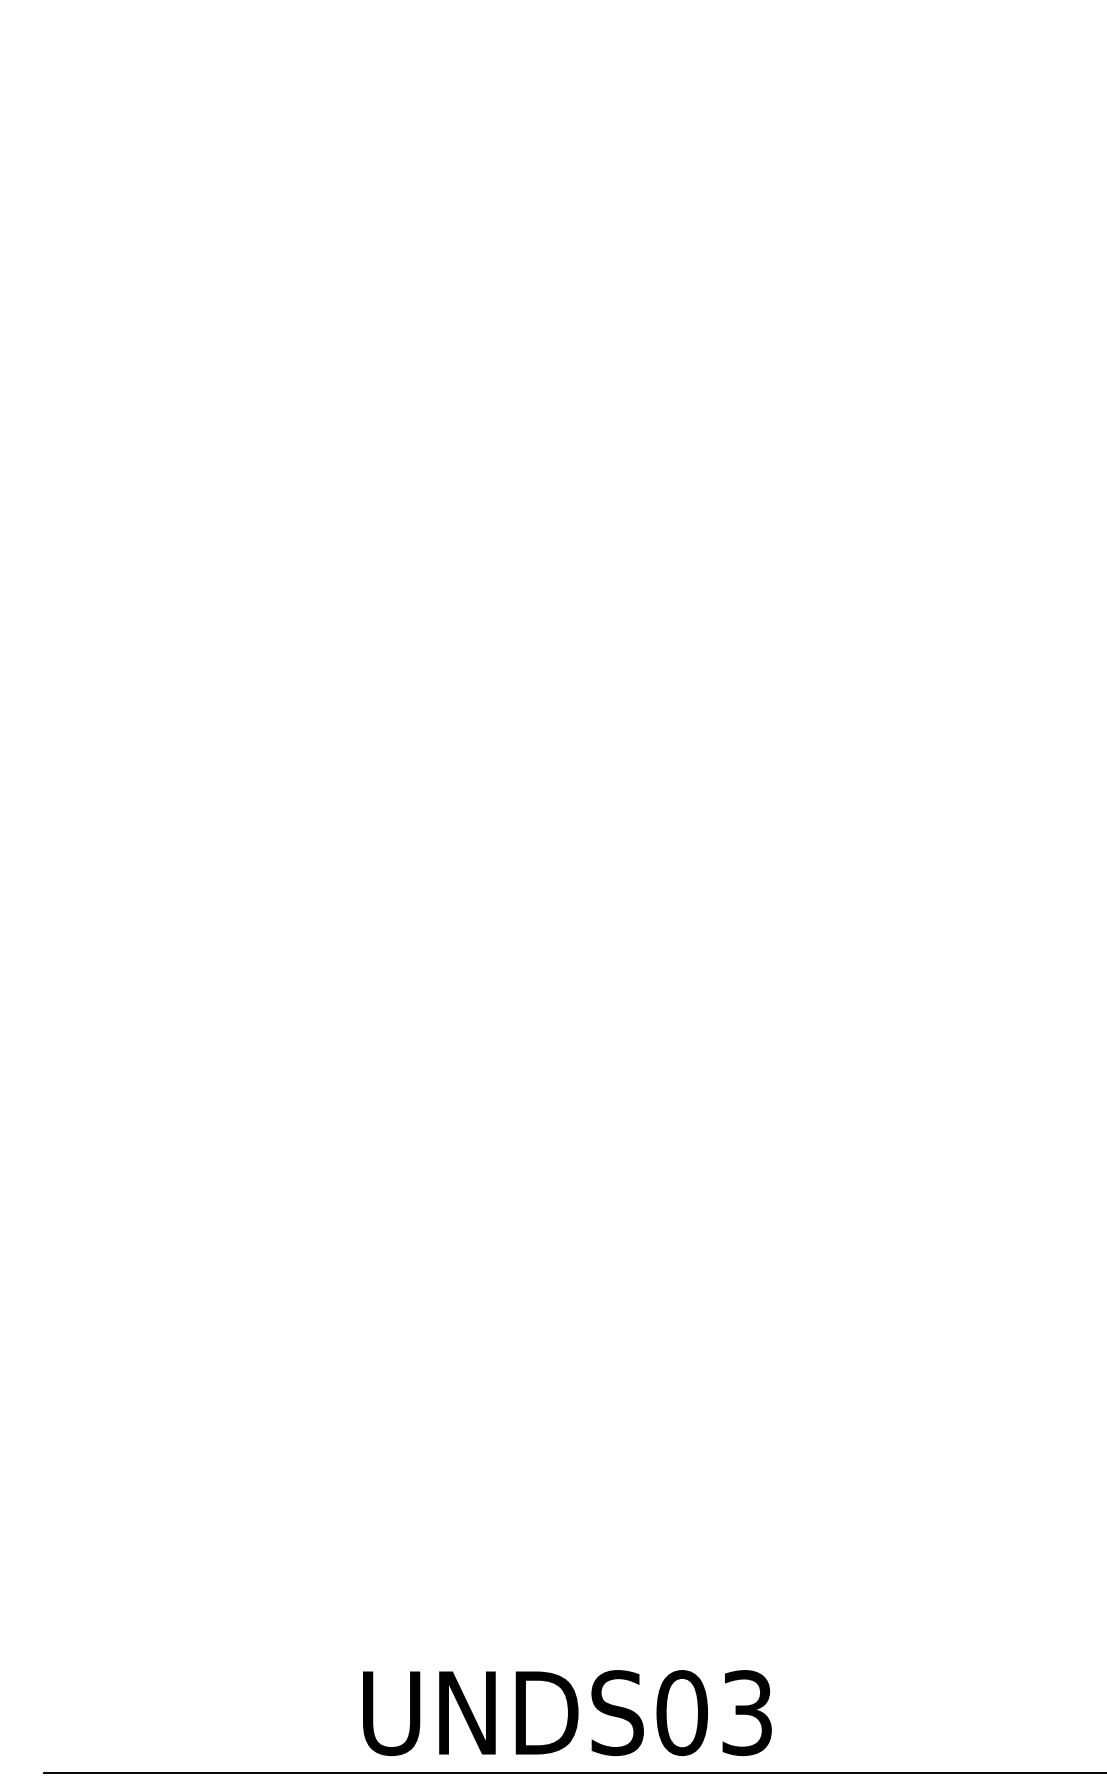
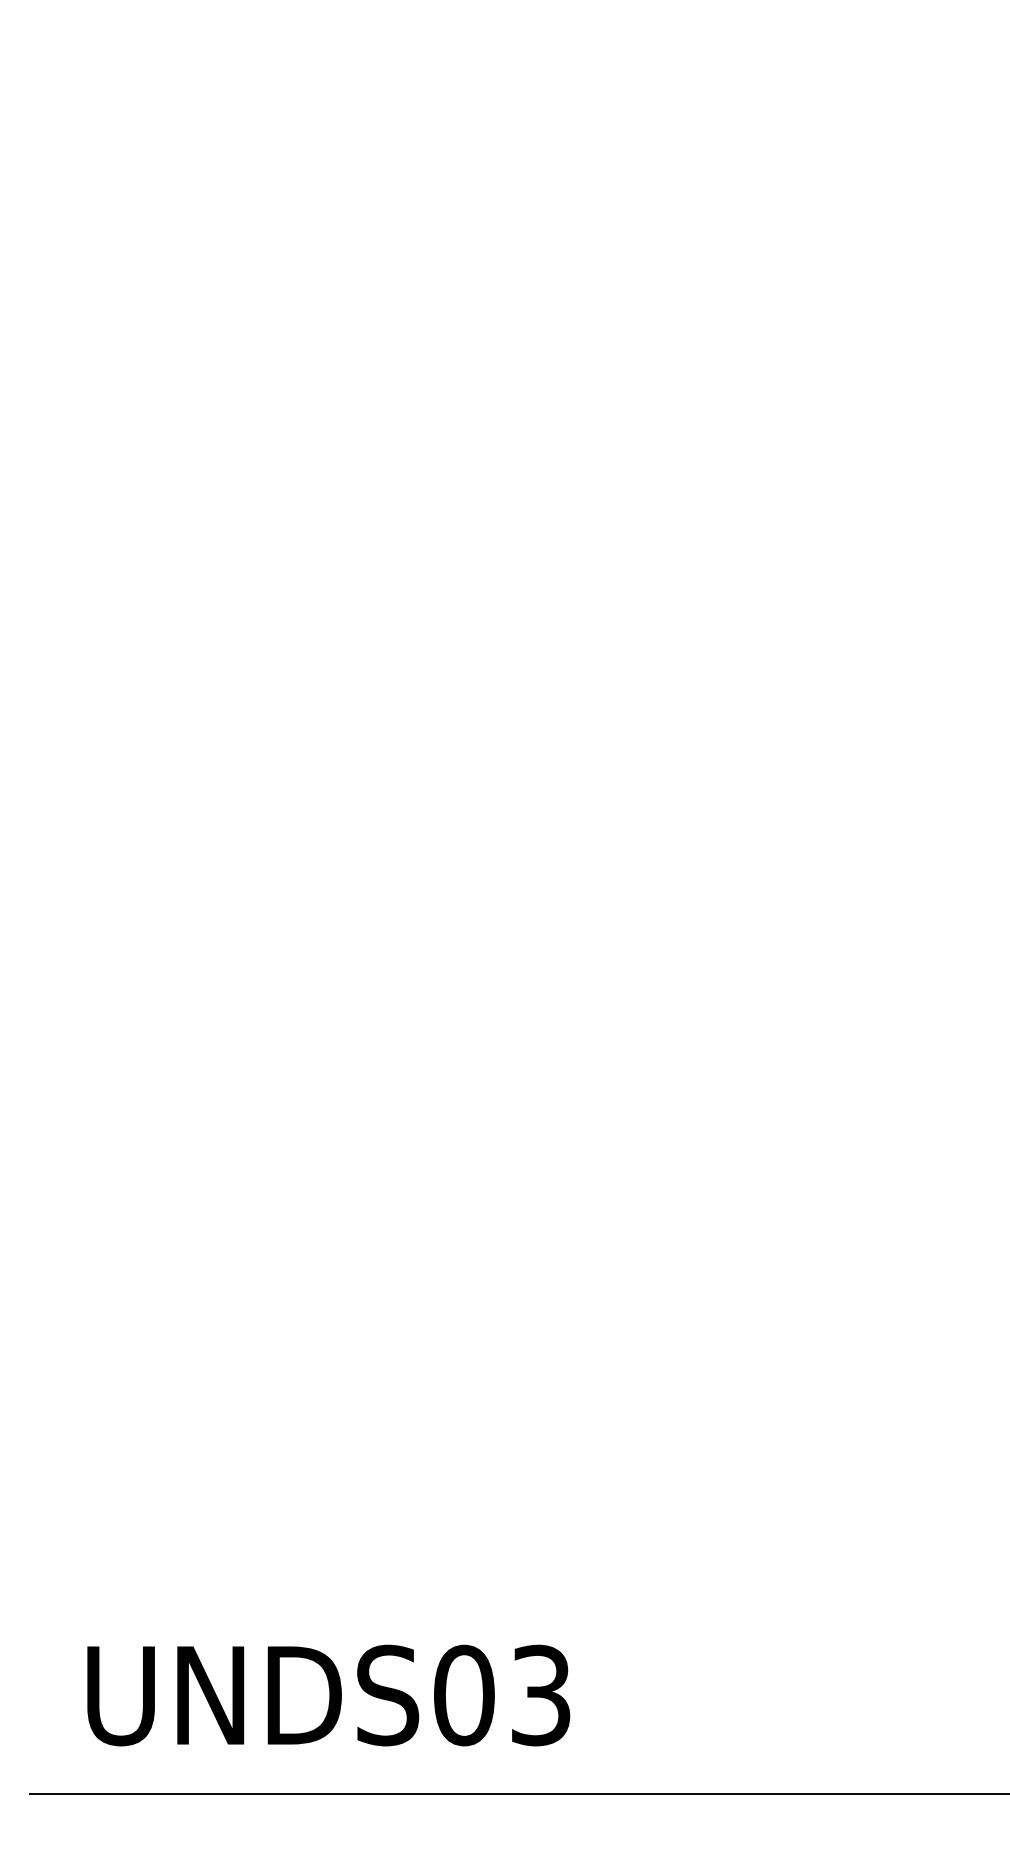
text: (567, 1713) -> (328, 1696), moved

